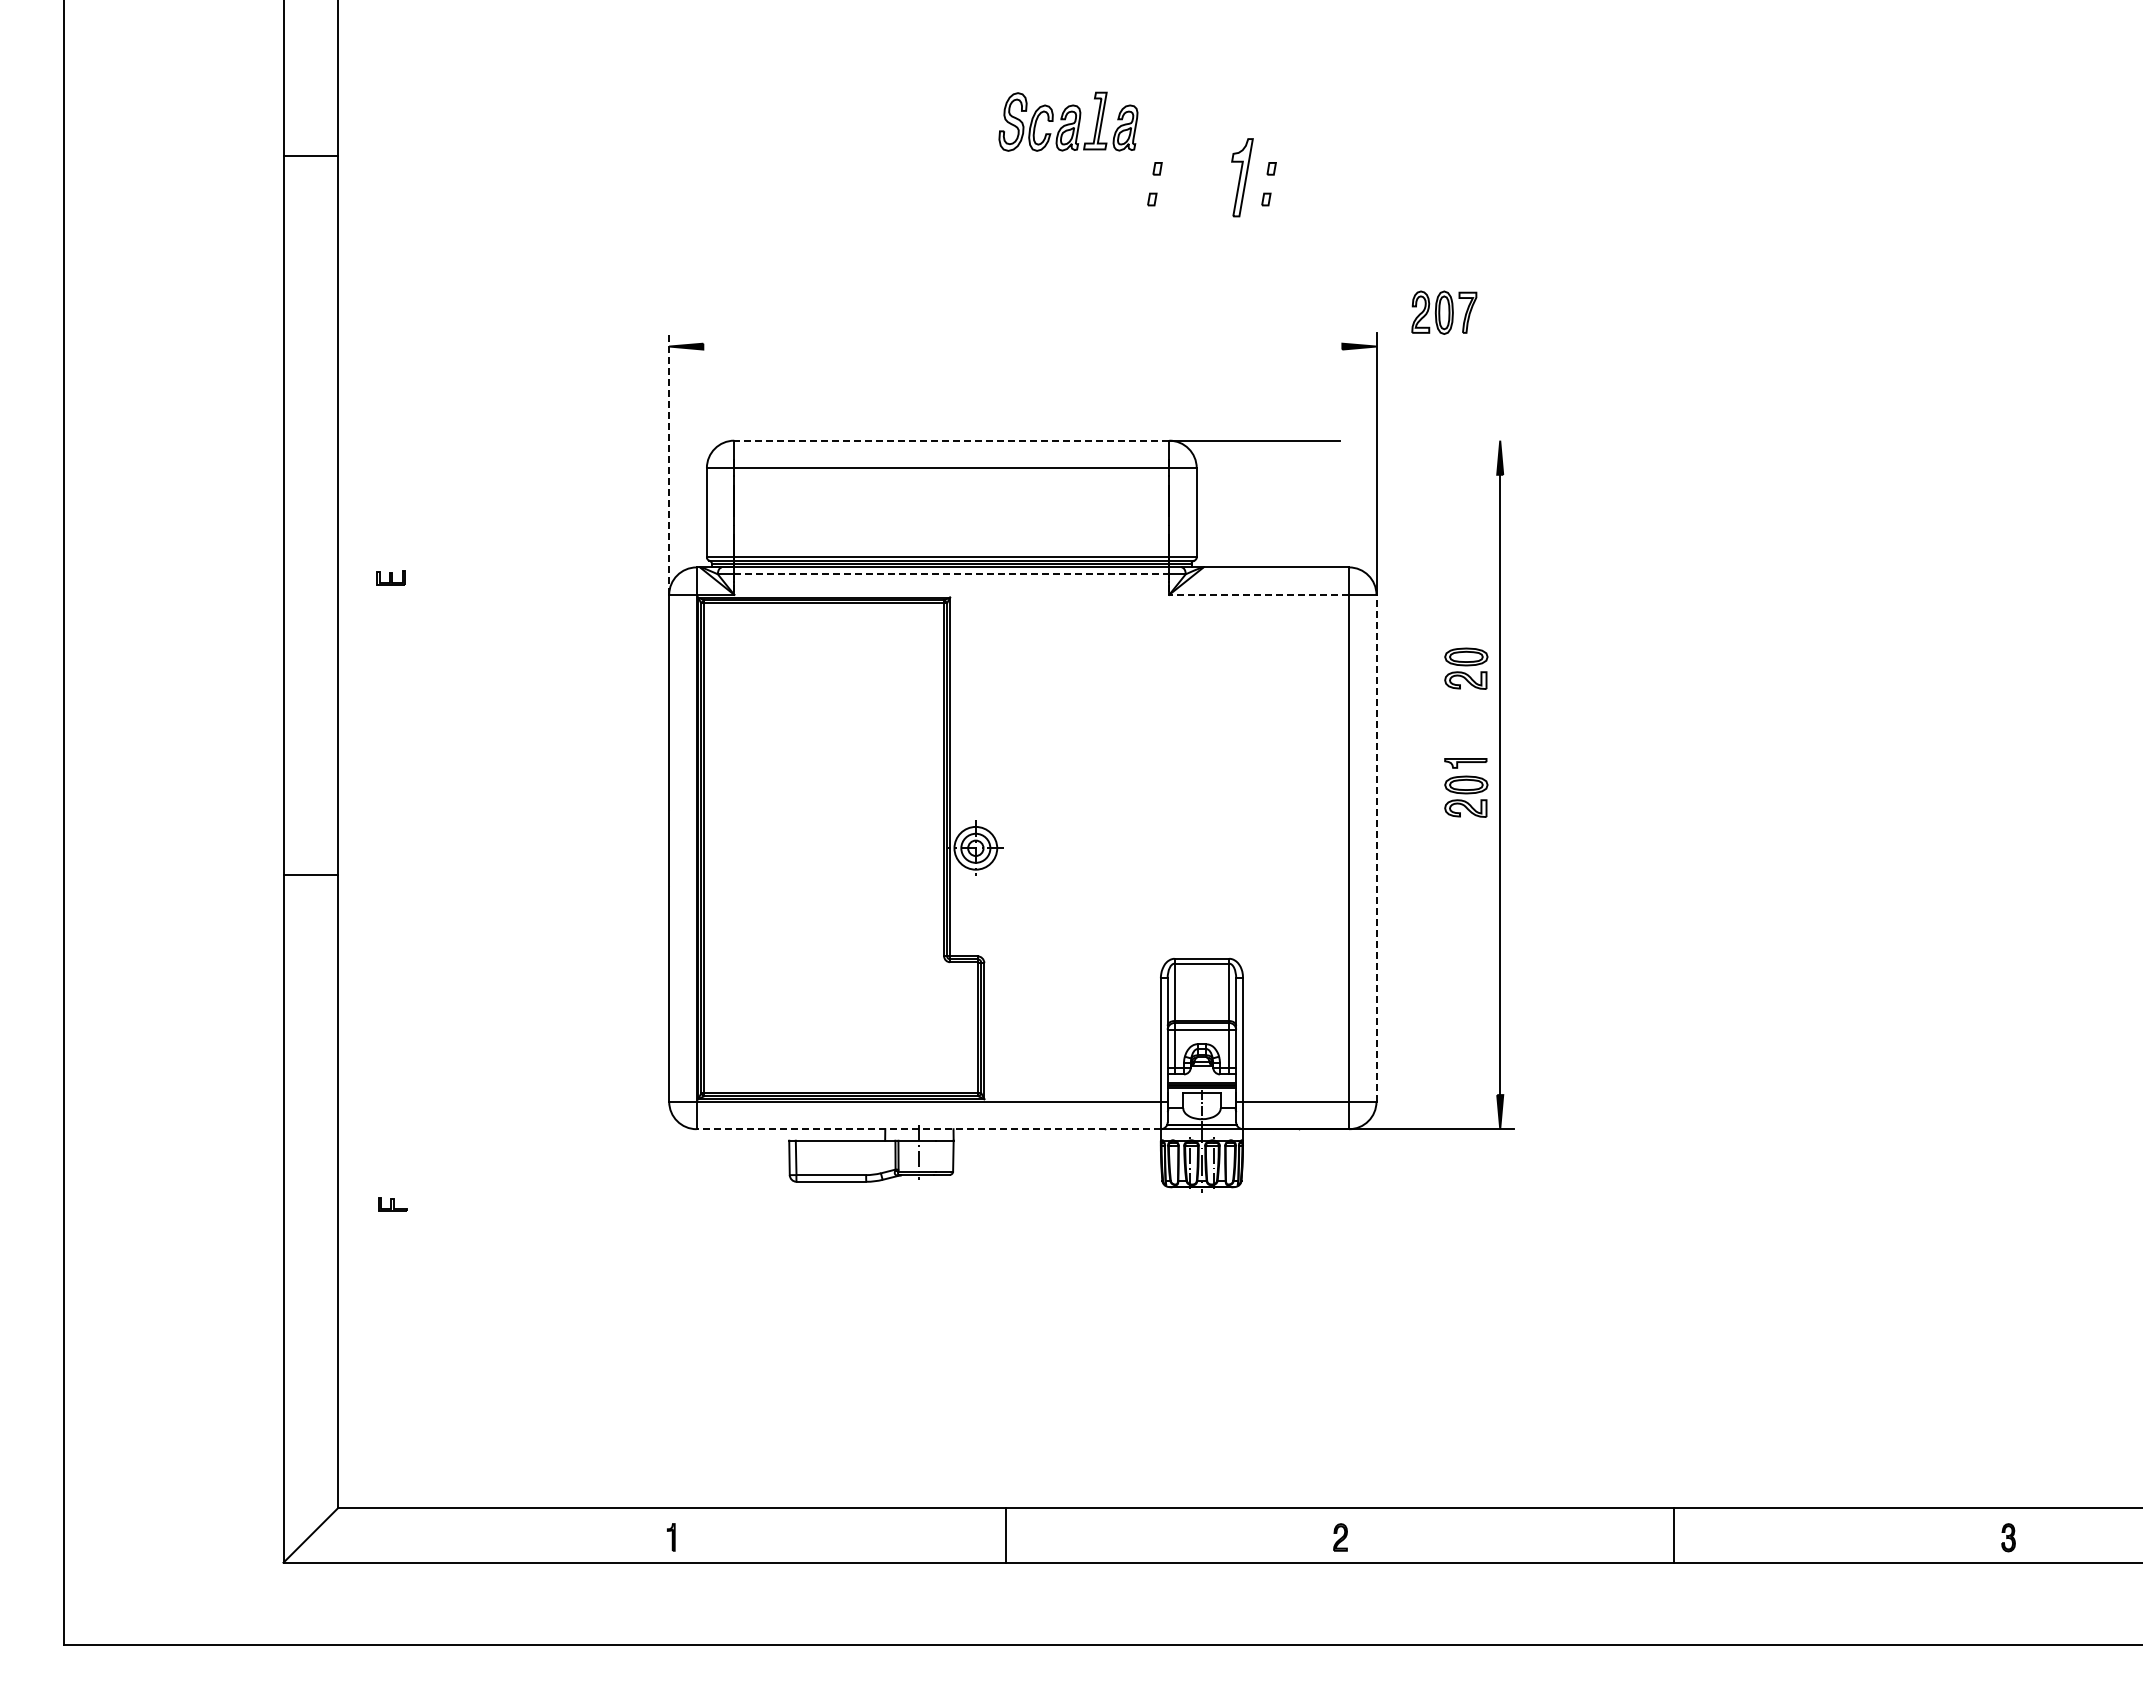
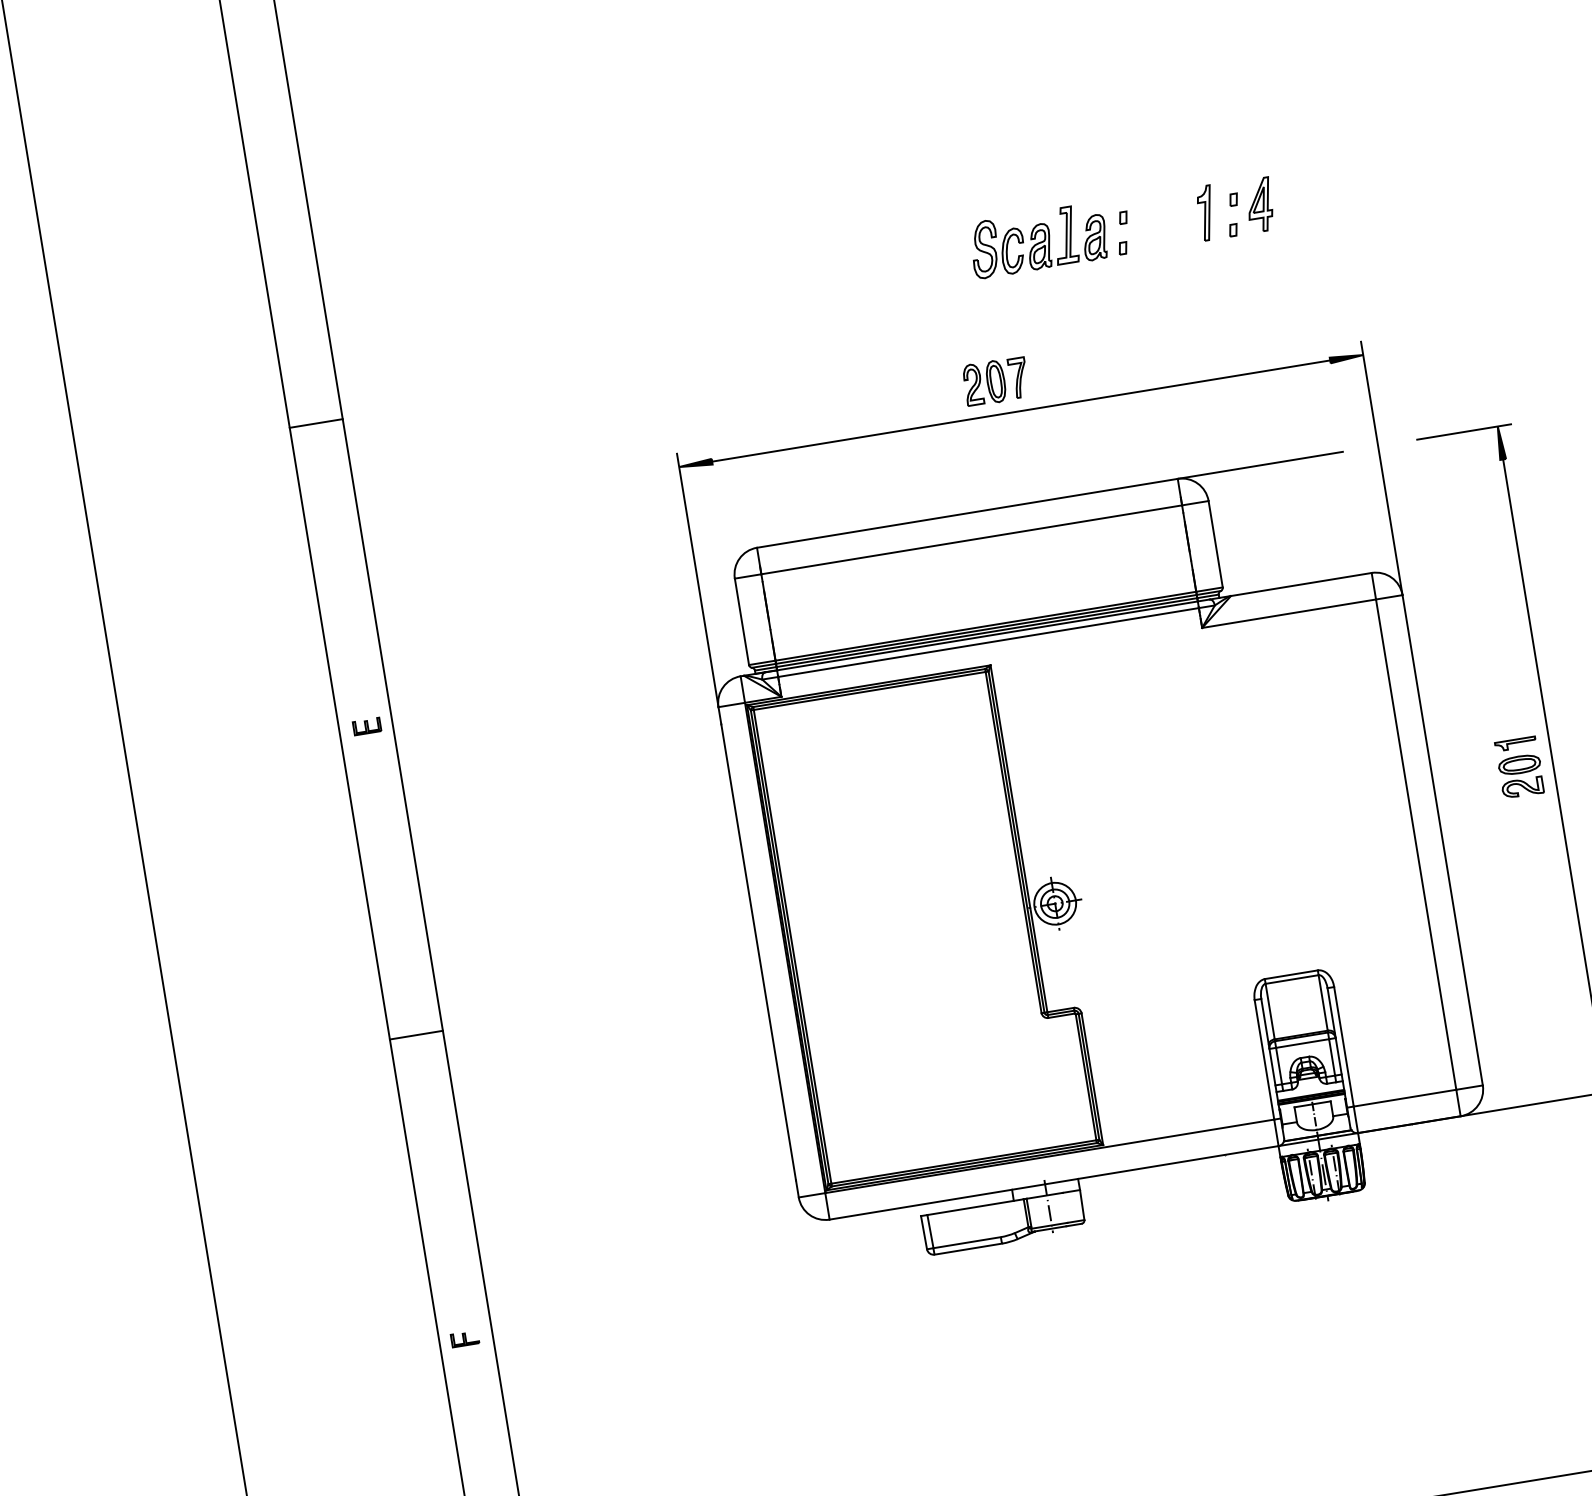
part: (1068, 121) -> (1038, 240), moved
line: (310, 155) -> (315, 423), moved
part: (1242, 177) -> (1206, 212), size x0.71
part: (1296, 178) -> (1259, 205), added
part: (1444, 312) -> (996, 381), moved
line: (1022, 346) -> (1020, 411), added
line: (951, 440) -> (967, 513), dashed -> solid
line: (1464, 440) -> (1463, 431), added
line: (669, 463) -> (697, 580), dashed -> solid
line: (951, 574) -> (988, 642), dashed -> solid
part: (390, 577) -> (366, 725), moved
line: (1259, 594) -> (1289, 613), dashed -> solid
part: (1466, 668) -> (1501, 652), removed
line: (1376, 847) -> (1442, 839), dashed -> solid
line: (928, 1129) -> (1053, 1183), dashed -> solid
part: (392, 1204) -> (464, 1339), moved

